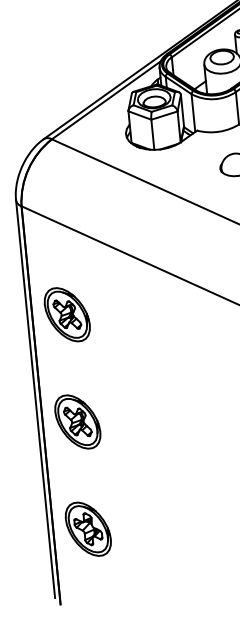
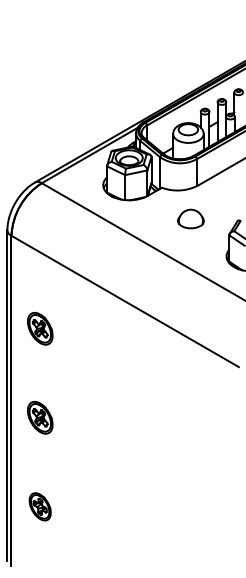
part: (66, 314) -> (39, 328), size x0.7
part: (76, 421) -> (39, 417), size x0.7
part: (87, 529) -> (39, 506), size x0.6

